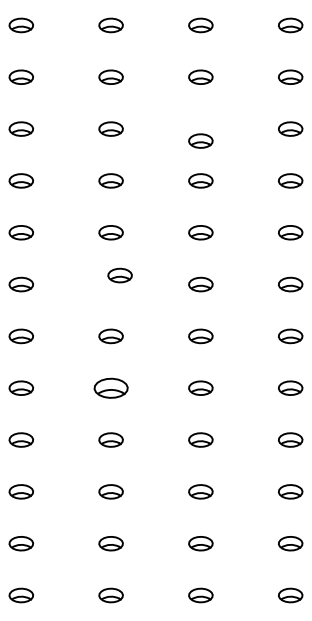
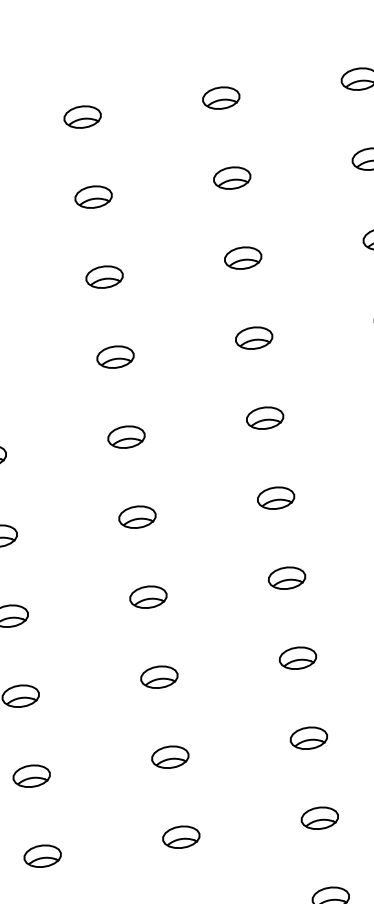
part: (200, 140) -> (242, 257), moved
part: (119, 275) -> (136, 517), moved
part: (110, 387) -> (158, 676), size x0.71

